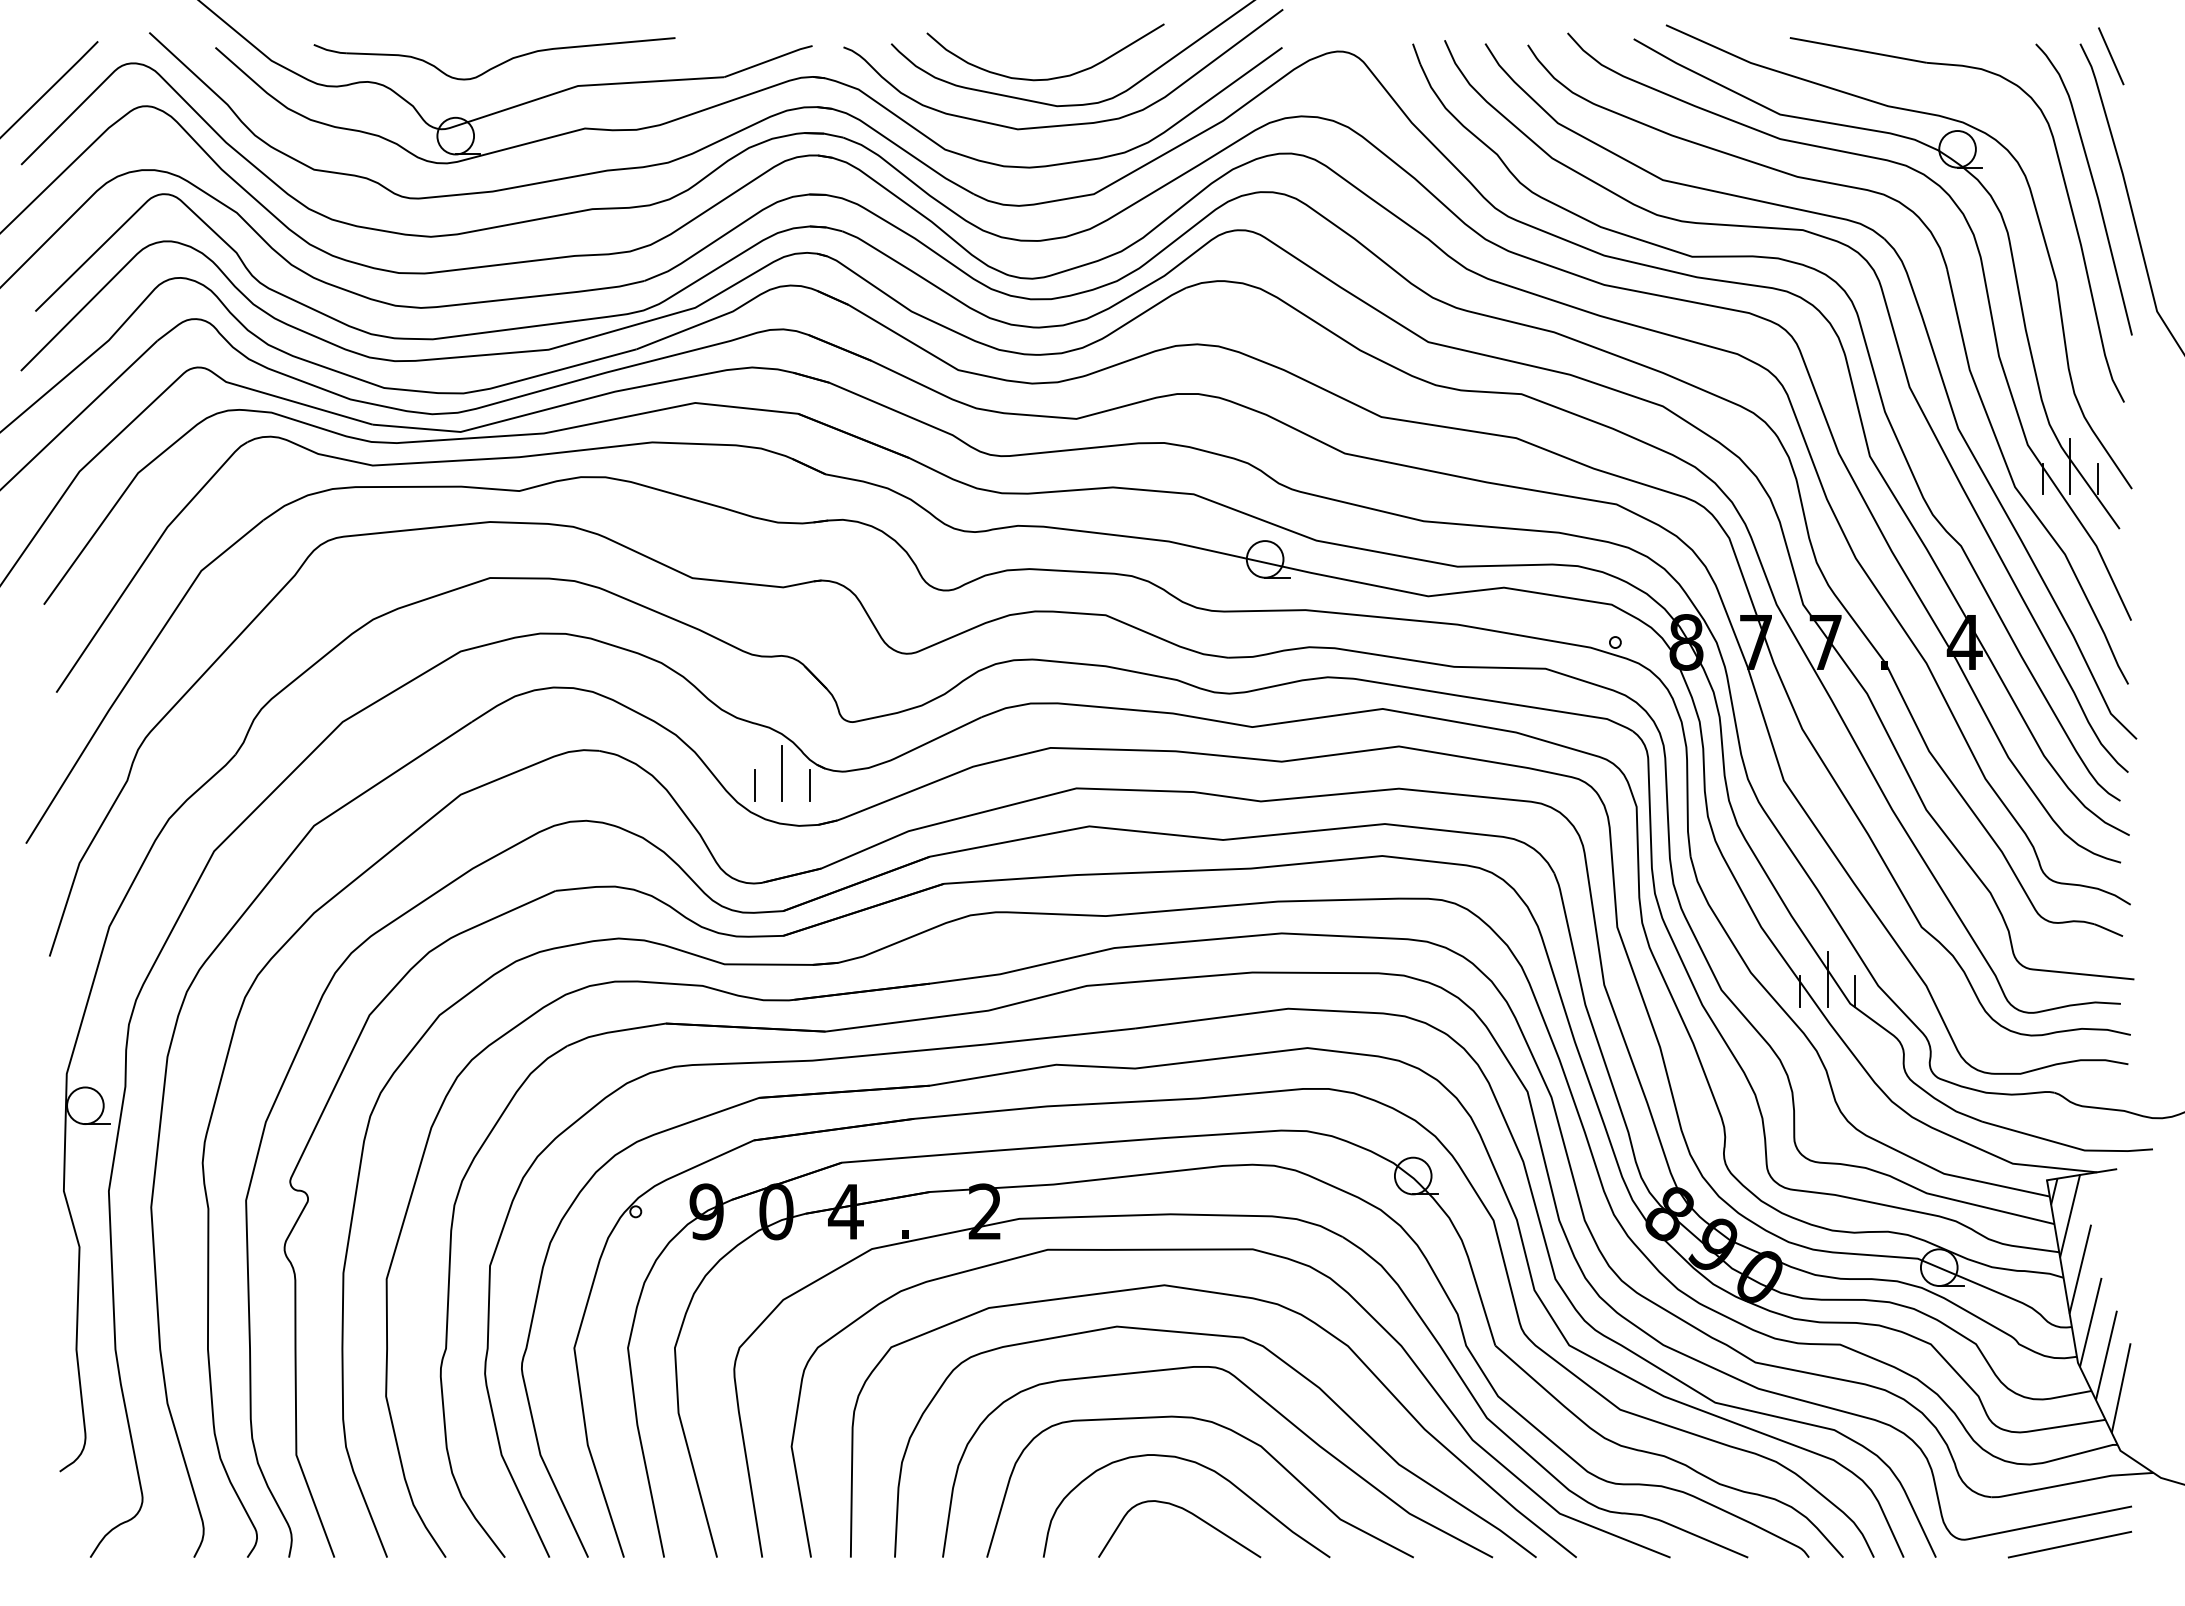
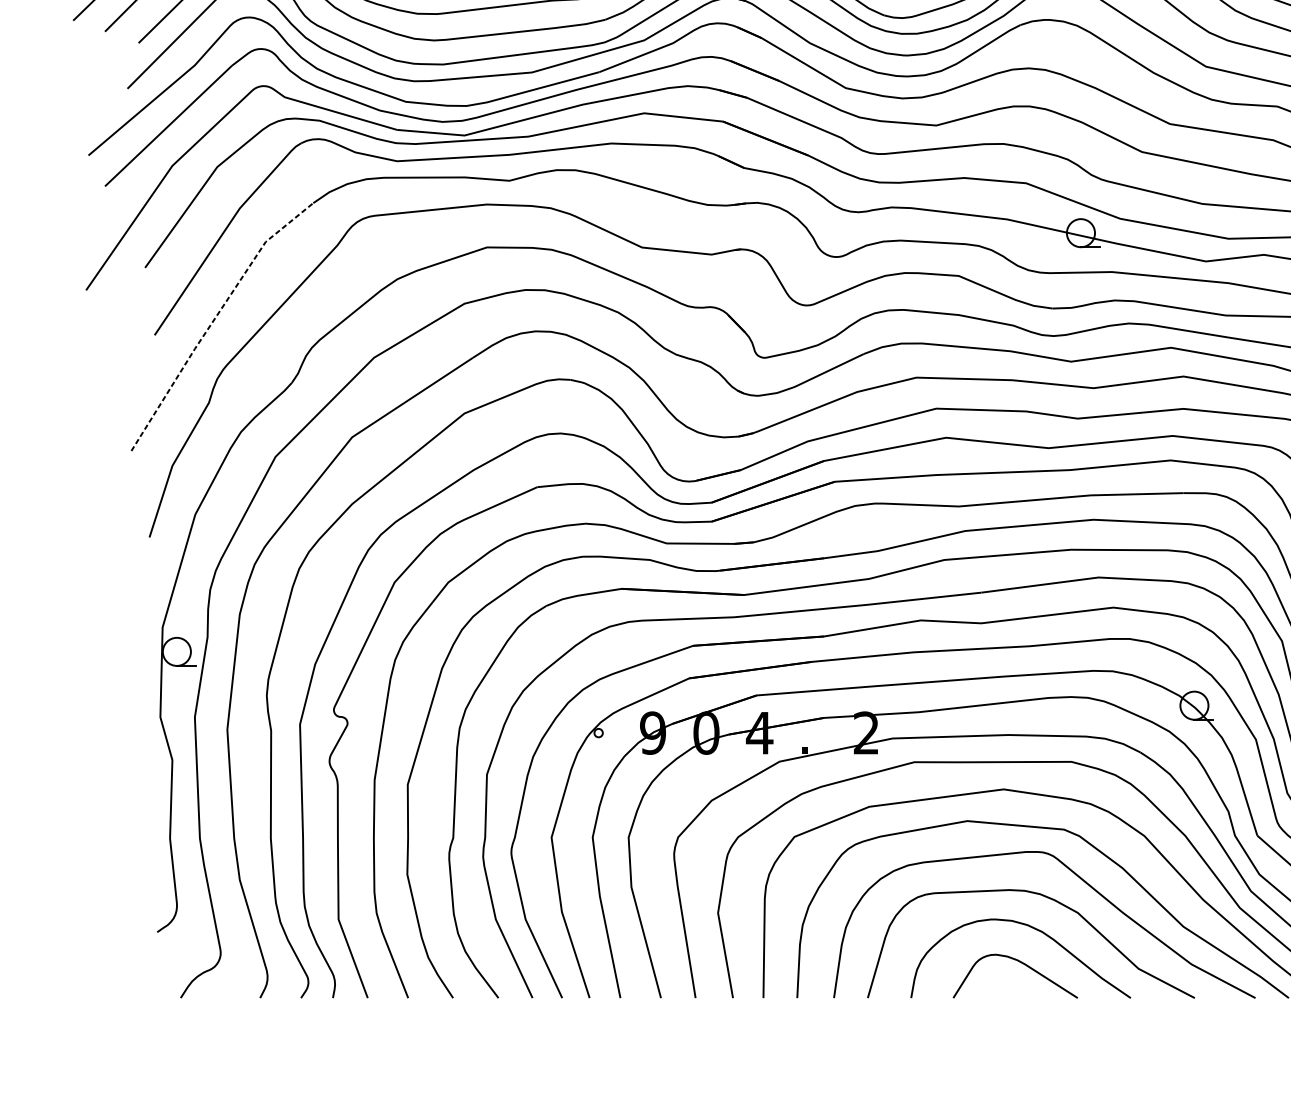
line: (134, 672) -> (214, 319), solid -> dashed
line: (782, 772) -> (711, 396), removed
line: (754, 785) -> (689, 406), removed
line: (809, 785) -> (731, 406), removed

